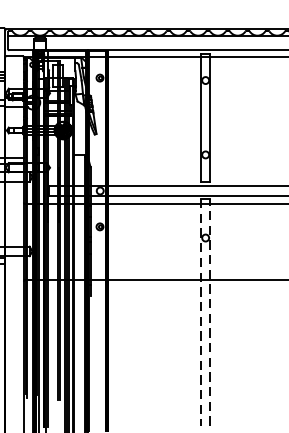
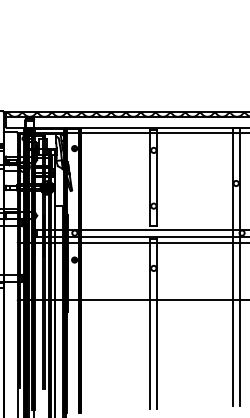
line: (201, 312) -> (150, 324), dashed -> solid
line: (210, 312) -> (157, 324), dashed -> solid

